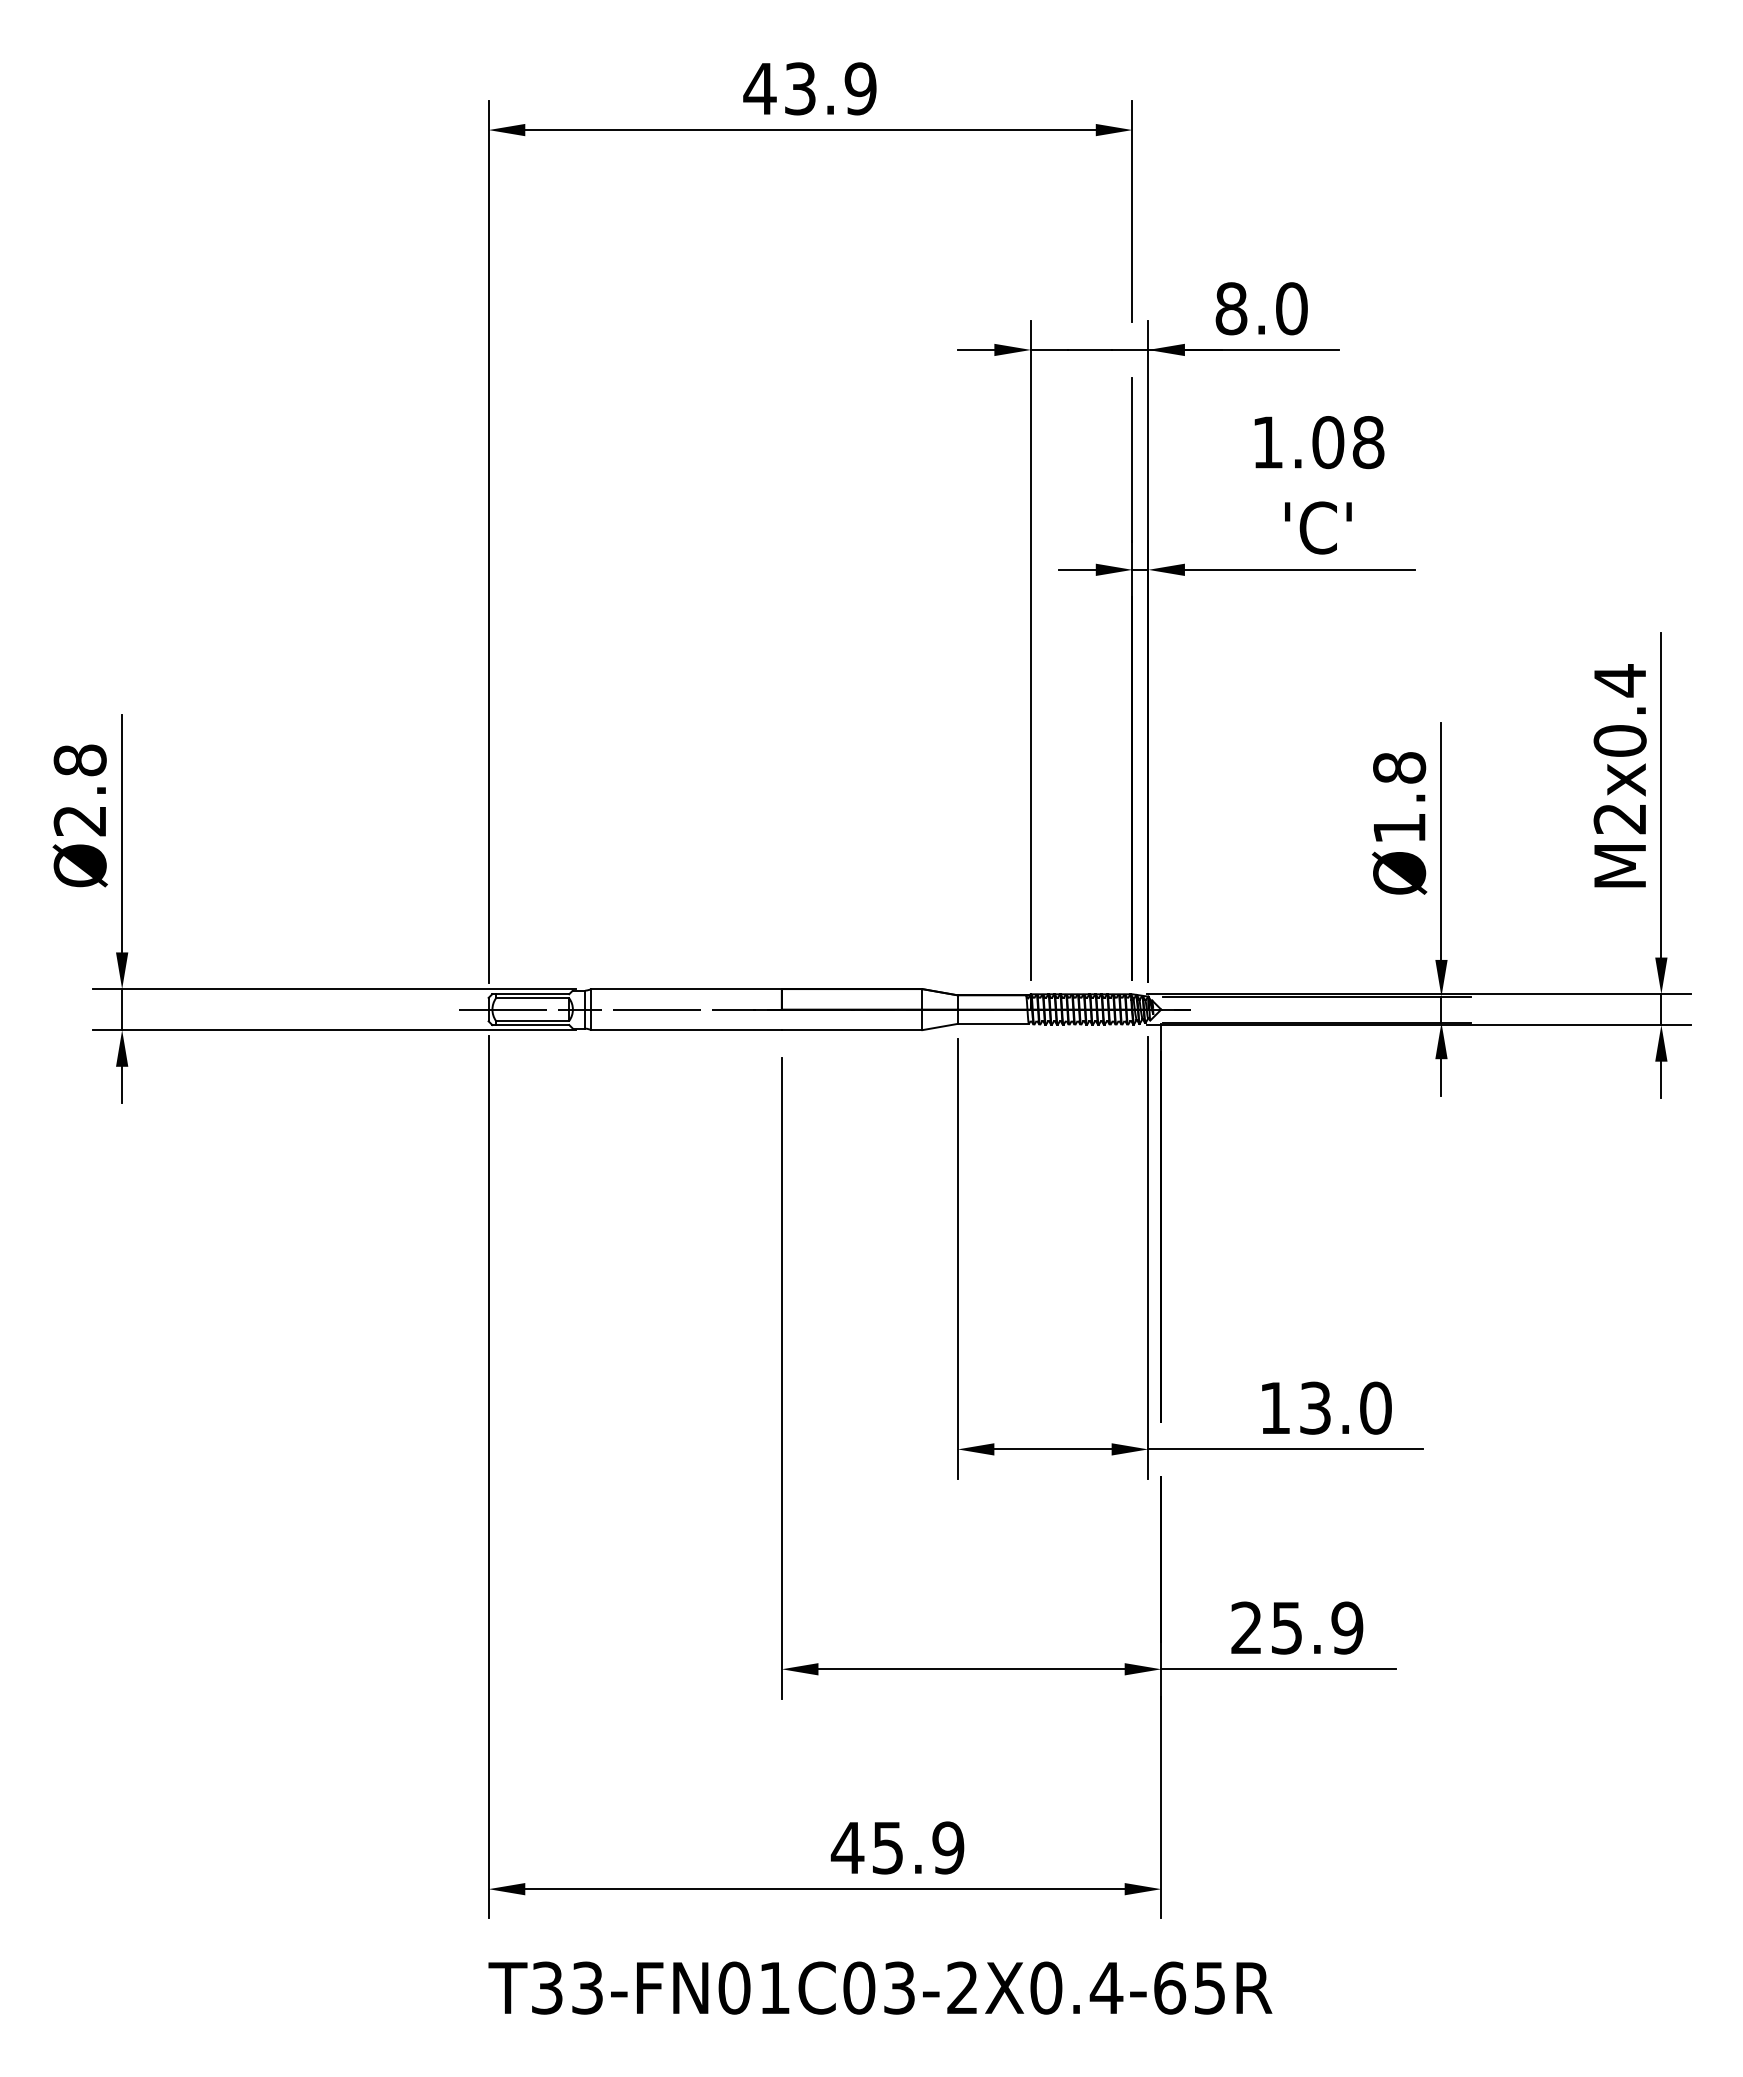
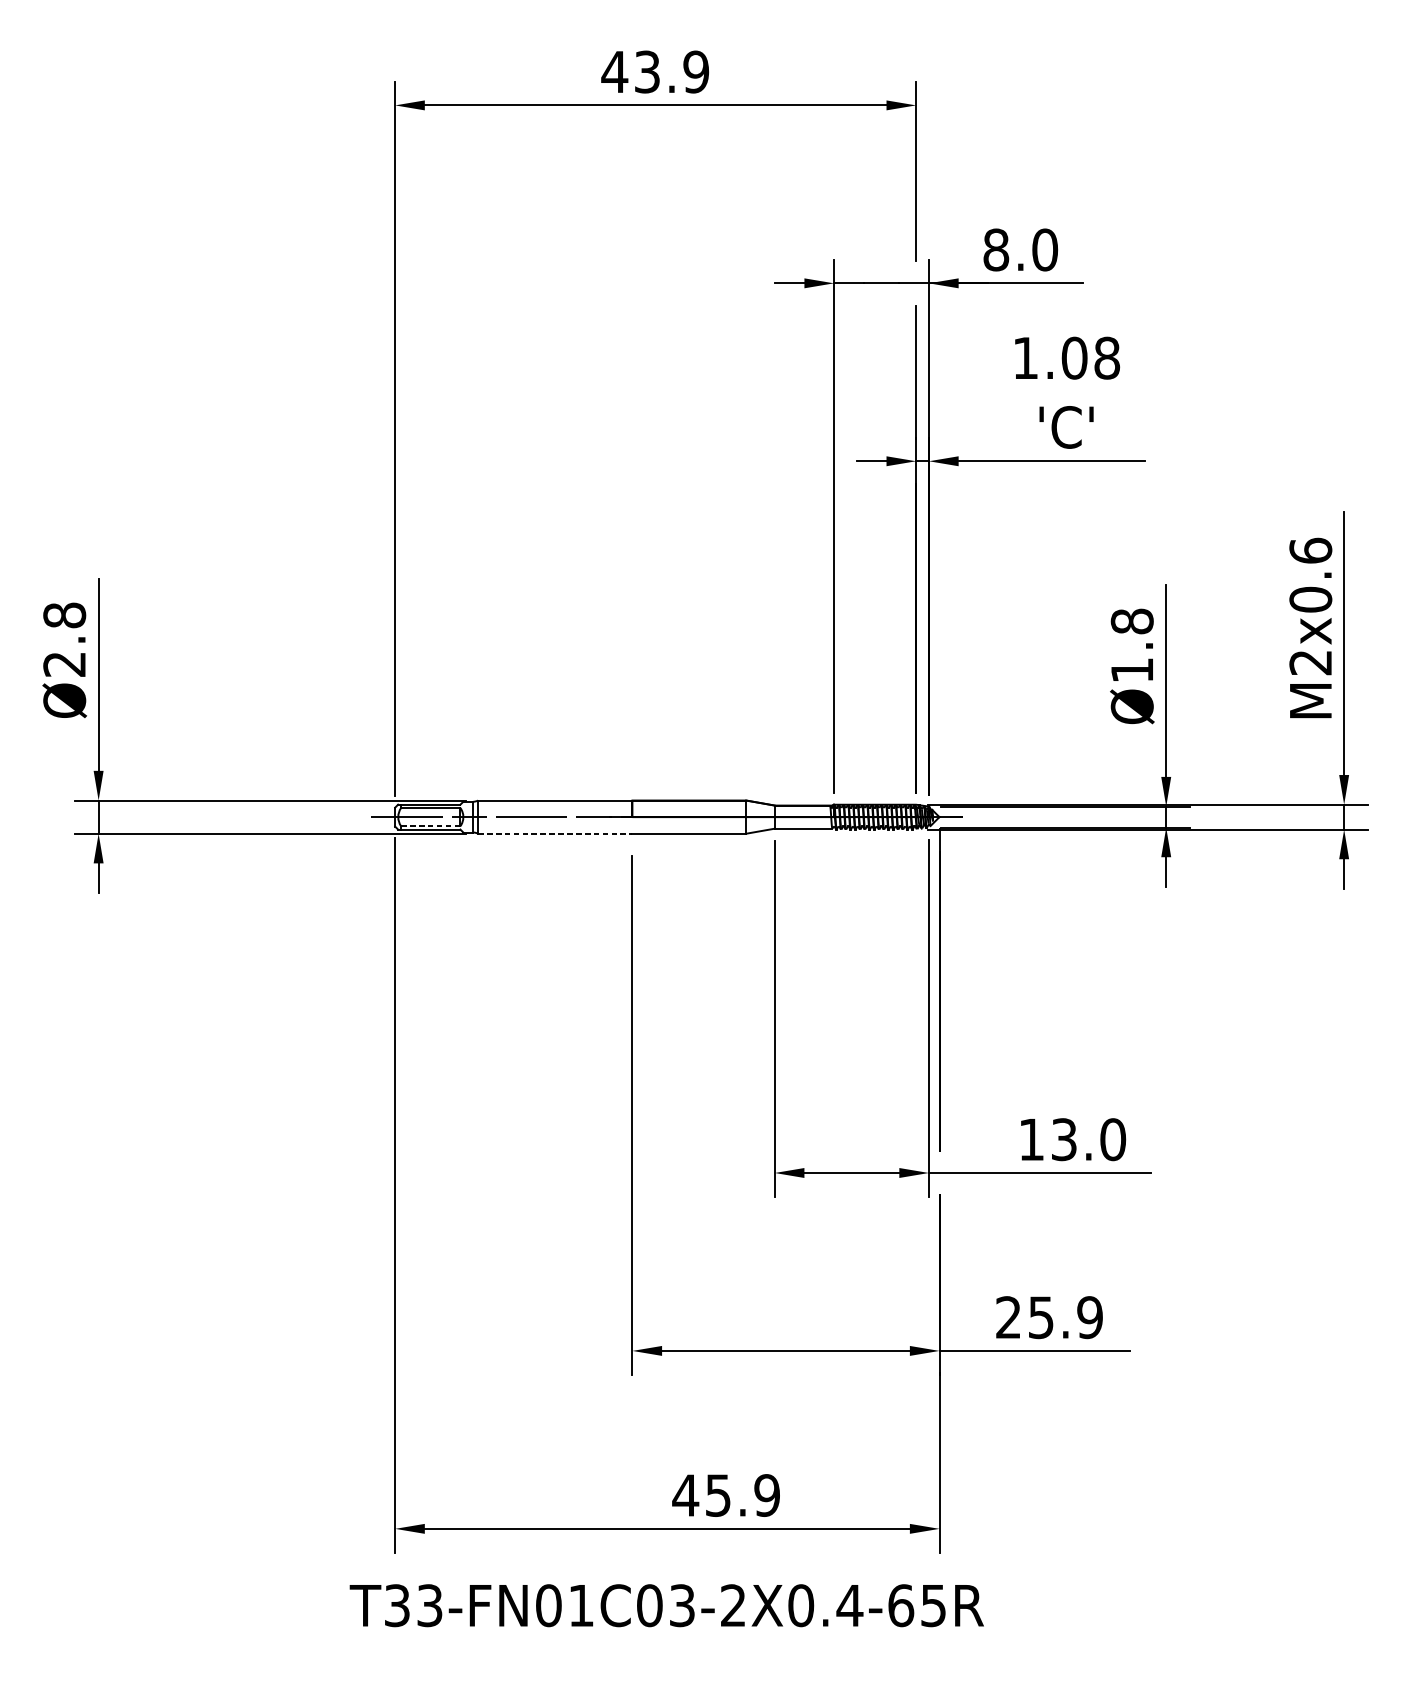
text: (1619, 680) -> (1310, 550), M2x0.4 -> M2x0.6
line: (532, 1020) -> (430, 825), solid -> dashed
line: (686, 1030) -> (555, 834), solid -> dashed
text: (880, 1987) -> (666, 1605), moved

